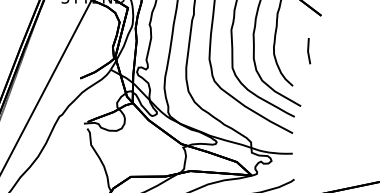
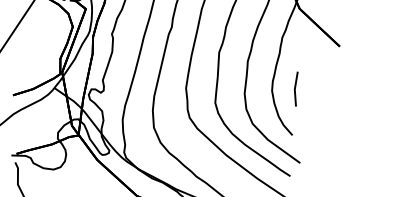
line: (308, 51) -> (295, 89), moved

